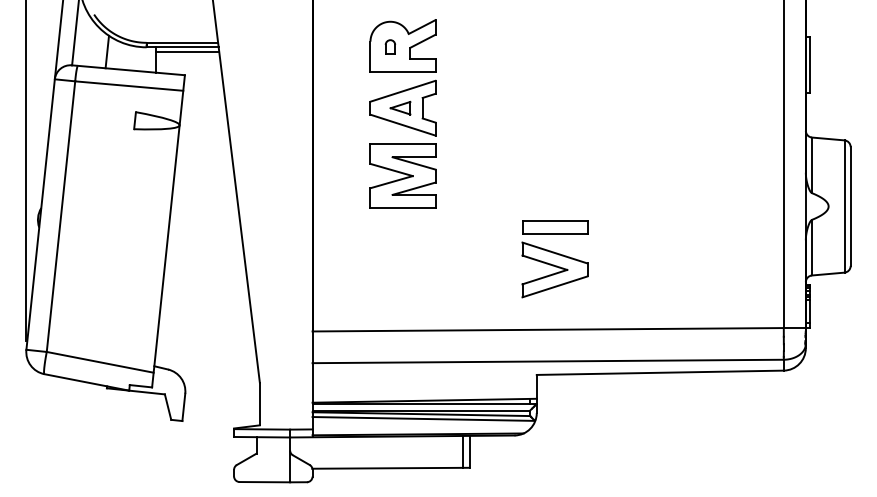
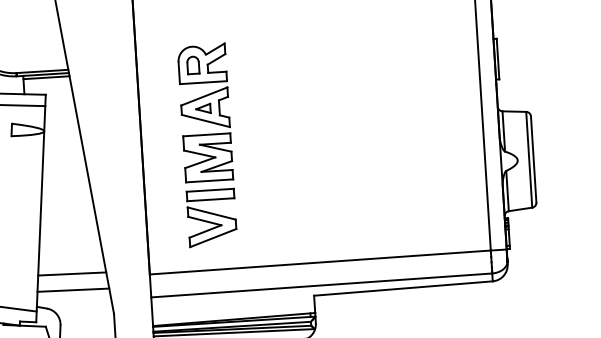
part: (390, 46) -> (193, 64), size x1.67
part: (554, 259) -> (211, 218), moved
line: (205, 323) -> (71, 273), added
line: (205, 346) -> (73, 290), added

